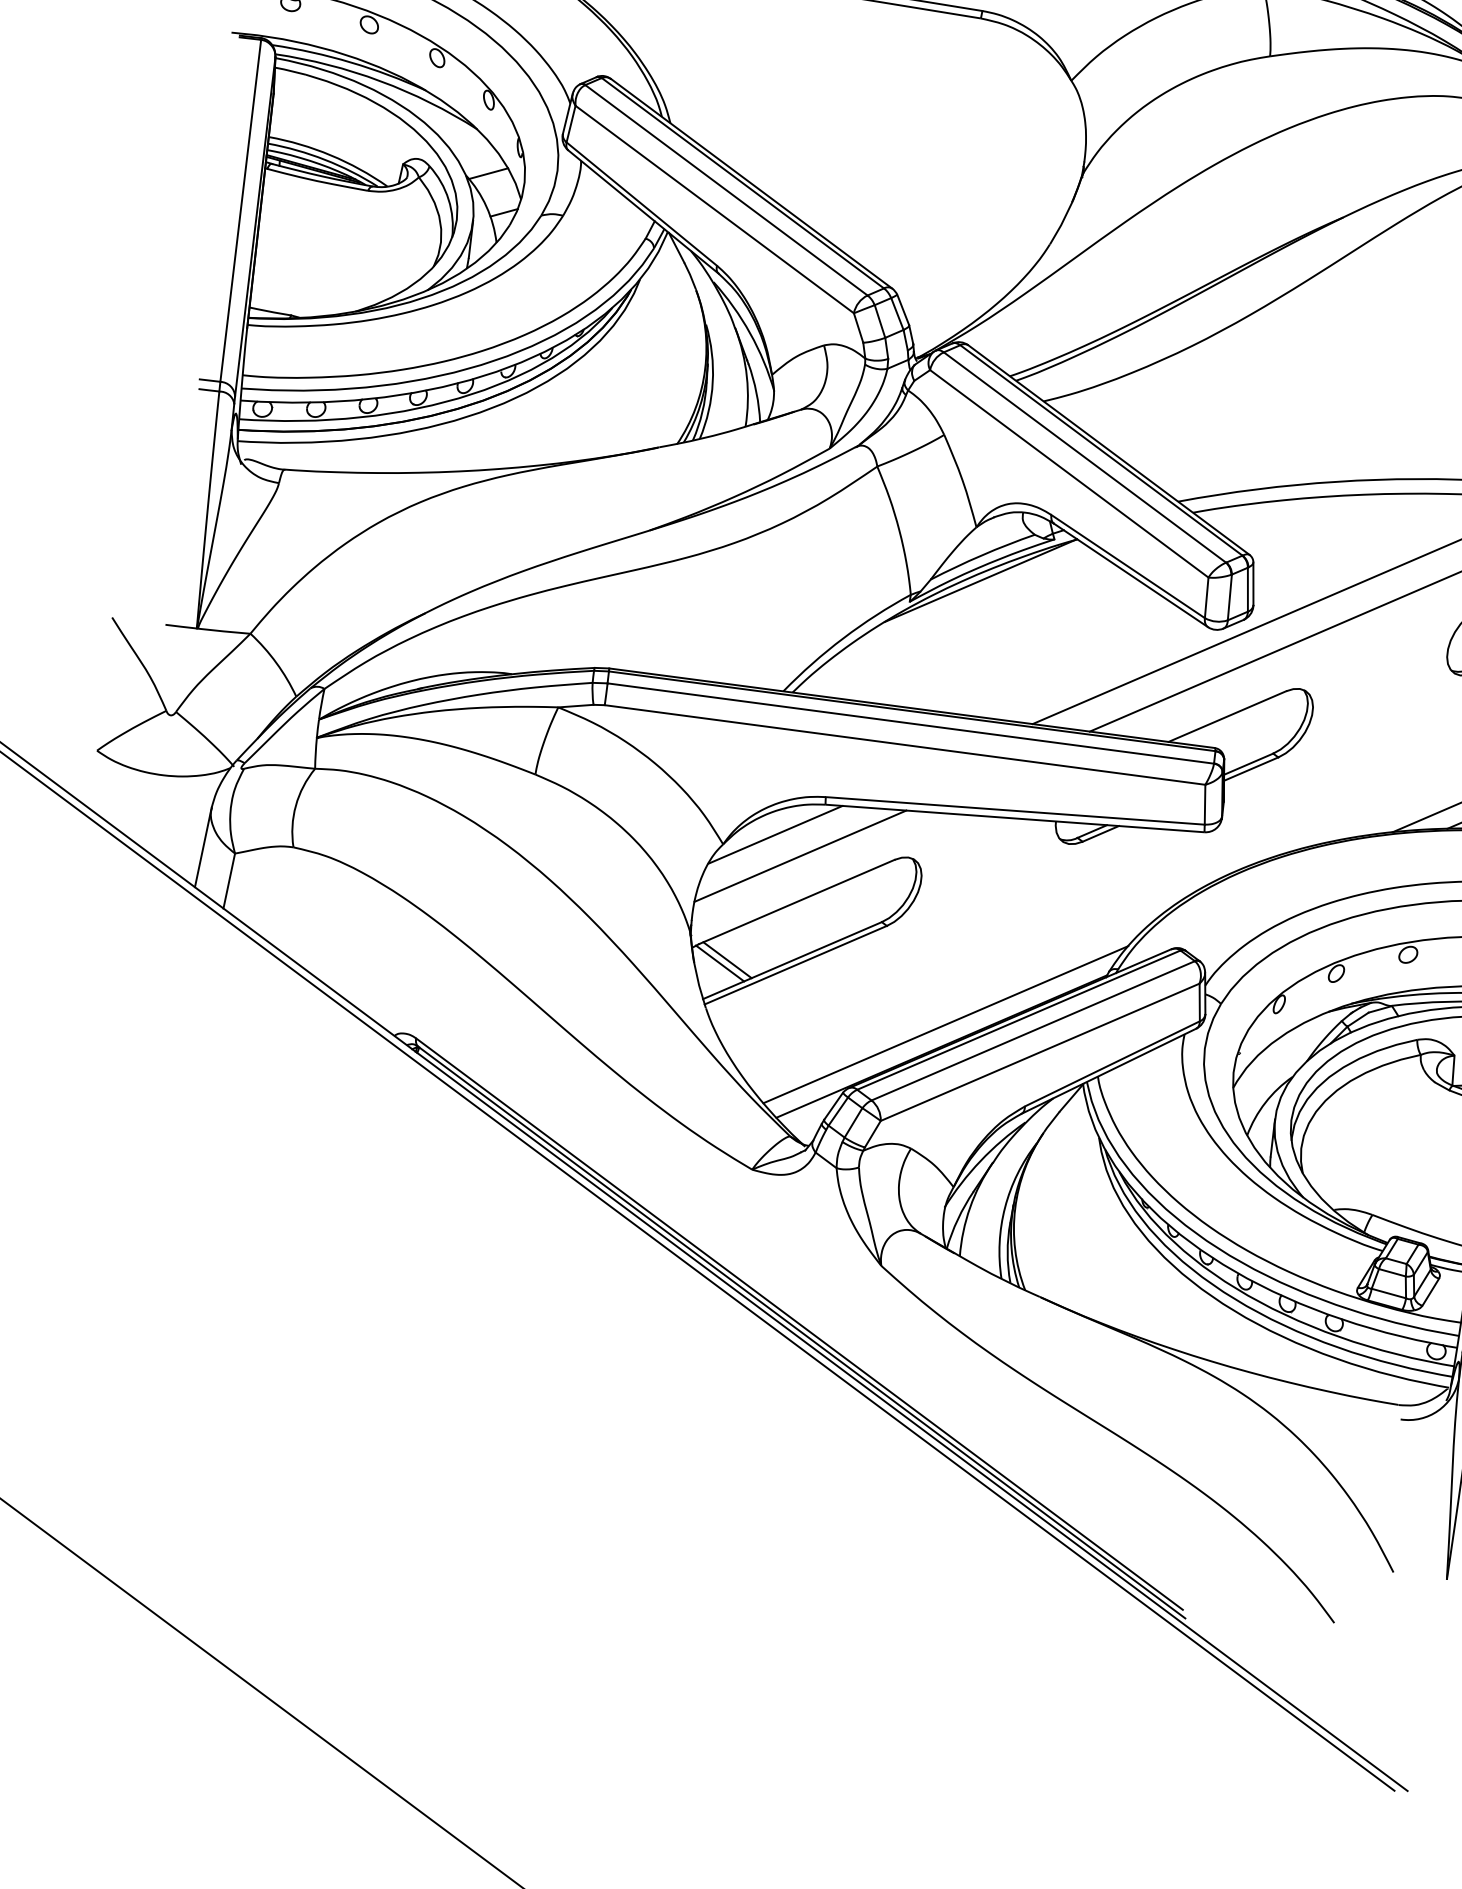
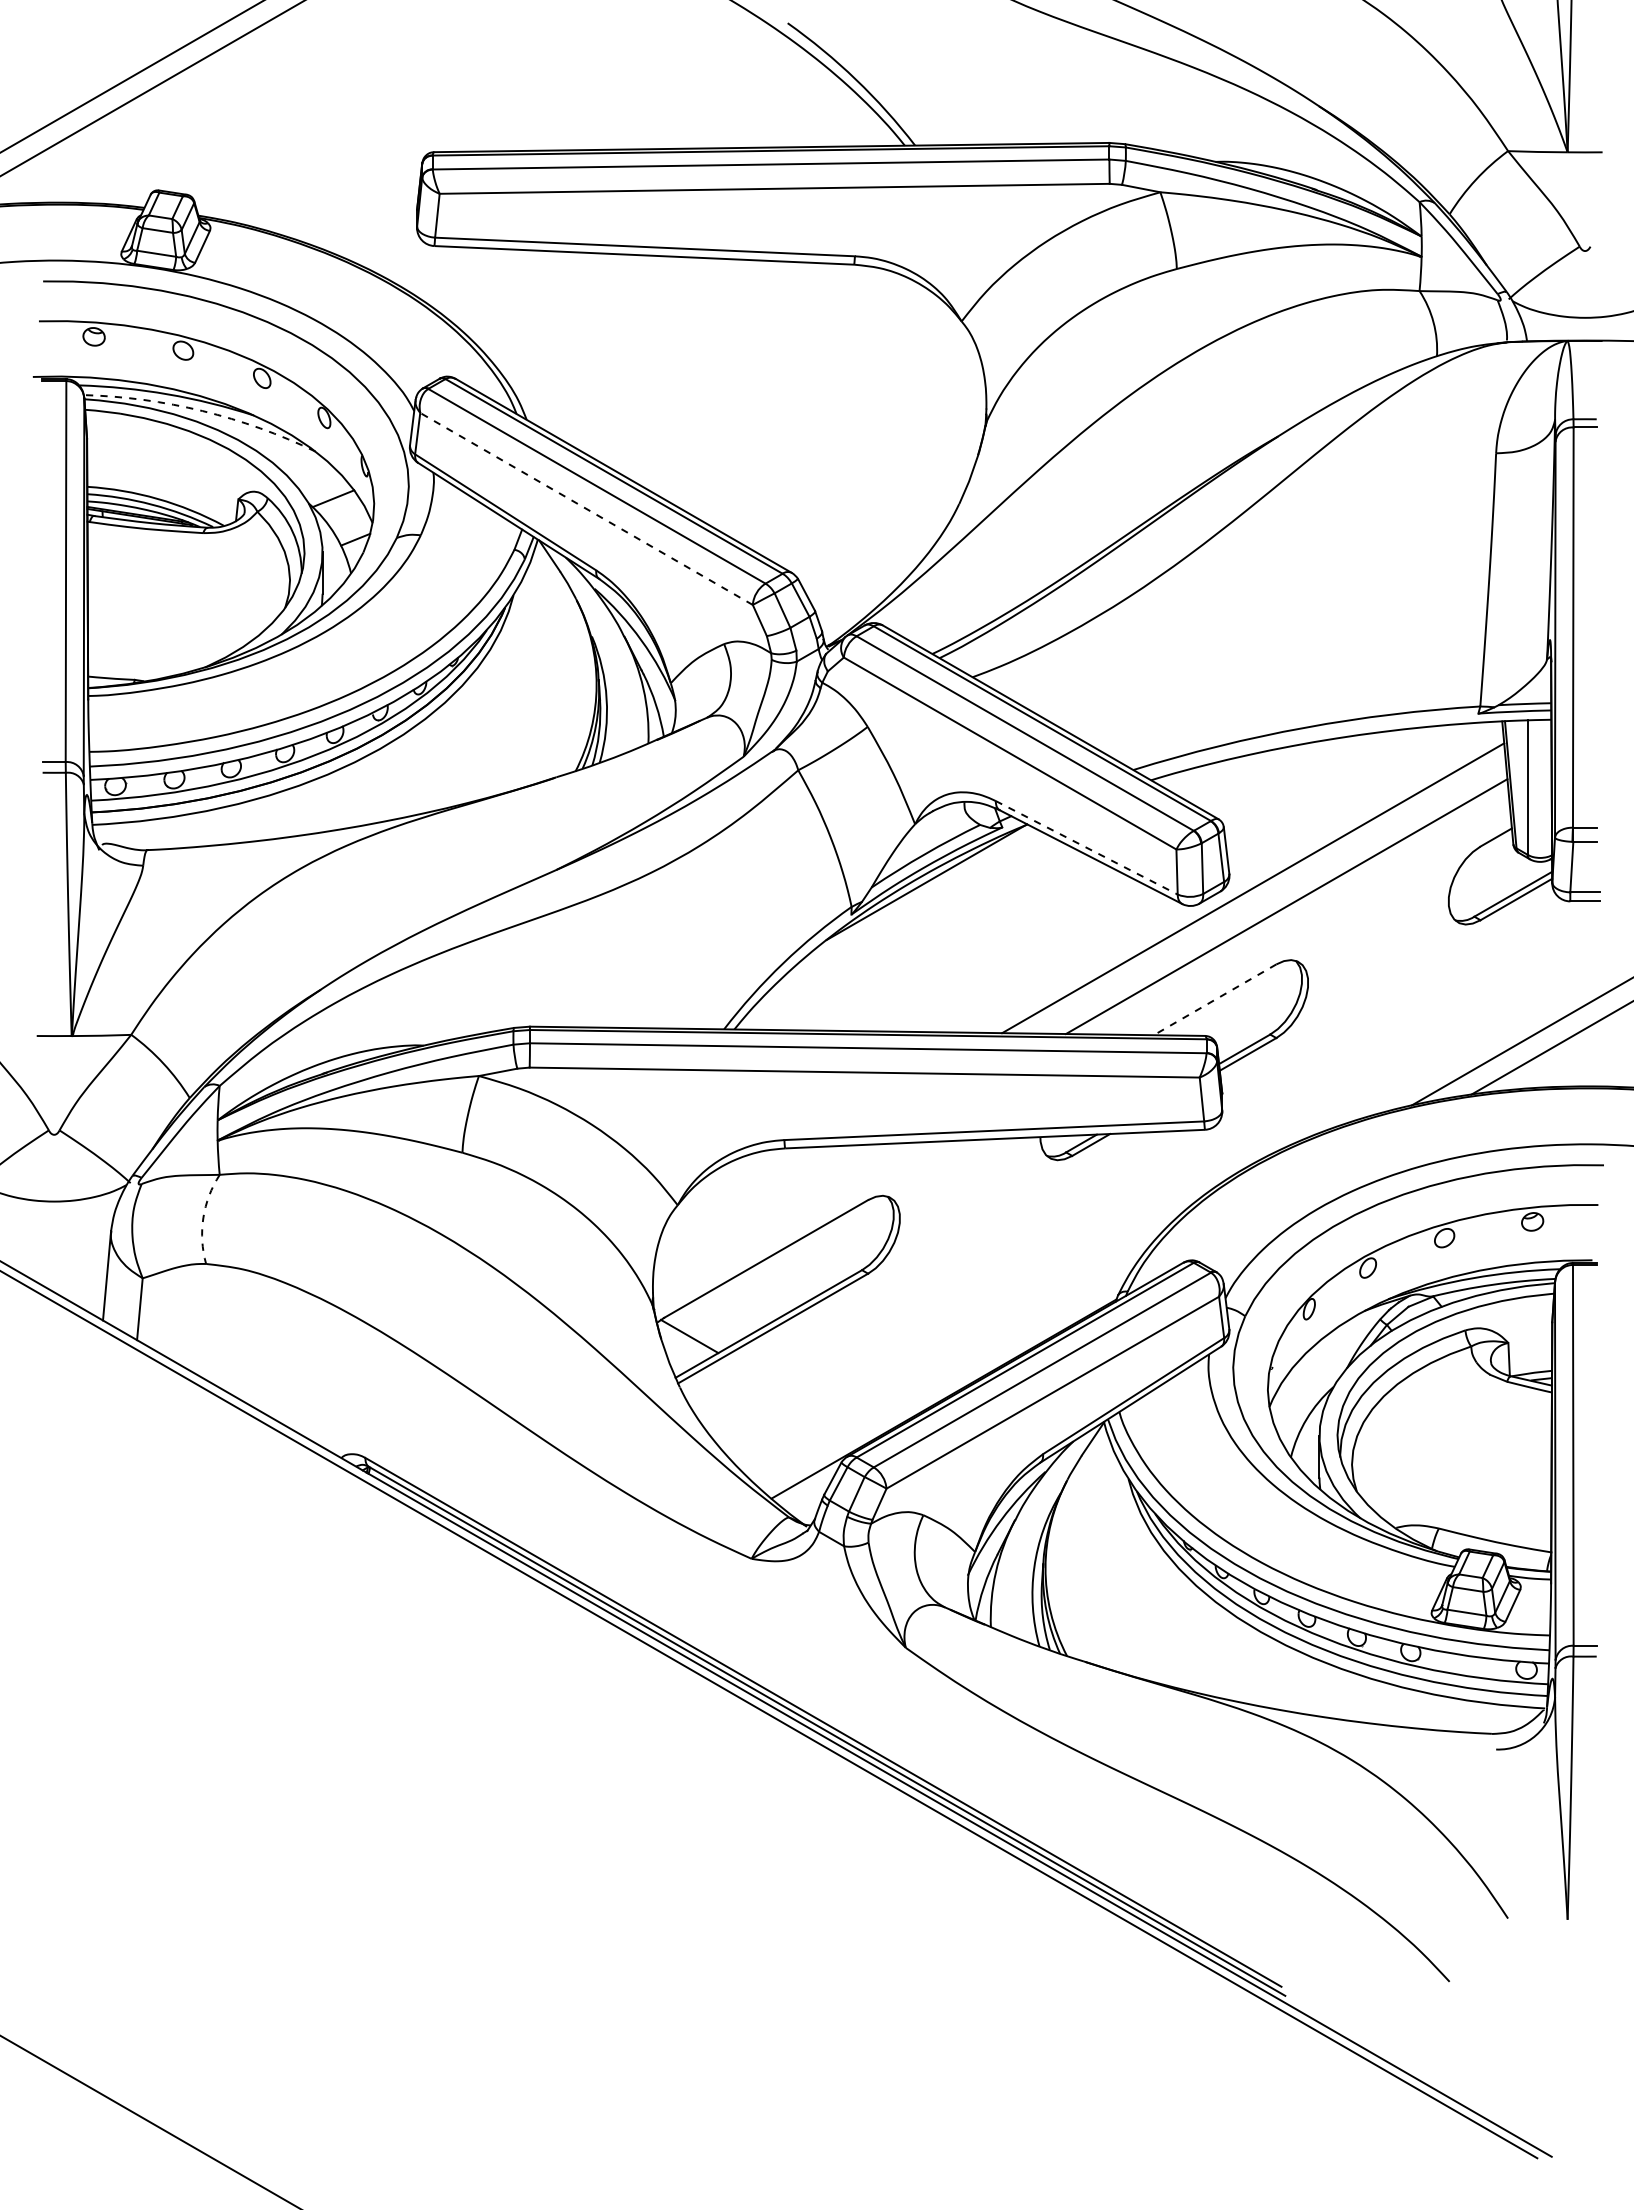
arc: (380, 81) -> (202, 411), solid -> dashed
line: (714, 209) -> (586, 508), solid -> dashed
line: (1128, 567) -> (1087, 848), solid -> dashed
line: (1227, 716) -> (1215, 999), solid -> dashed
arc: (296, 805) -> (203, 1217), solid -> dashed
line: (775, 834) -> (733, 1187), removed
line: (799, 856) -> (763, 1208), removed
line: (727, 959) -> (697, 1331), removed
line: (945, 1024) -> (945, 1374), removed

